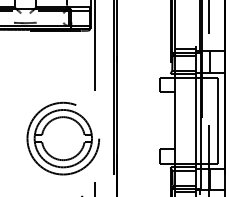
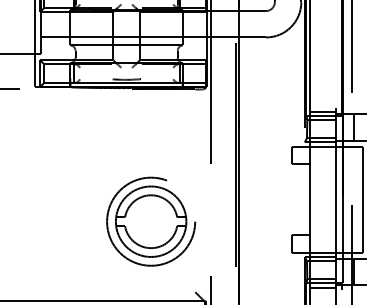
part: (63, 138) -> (151, 221), moved

